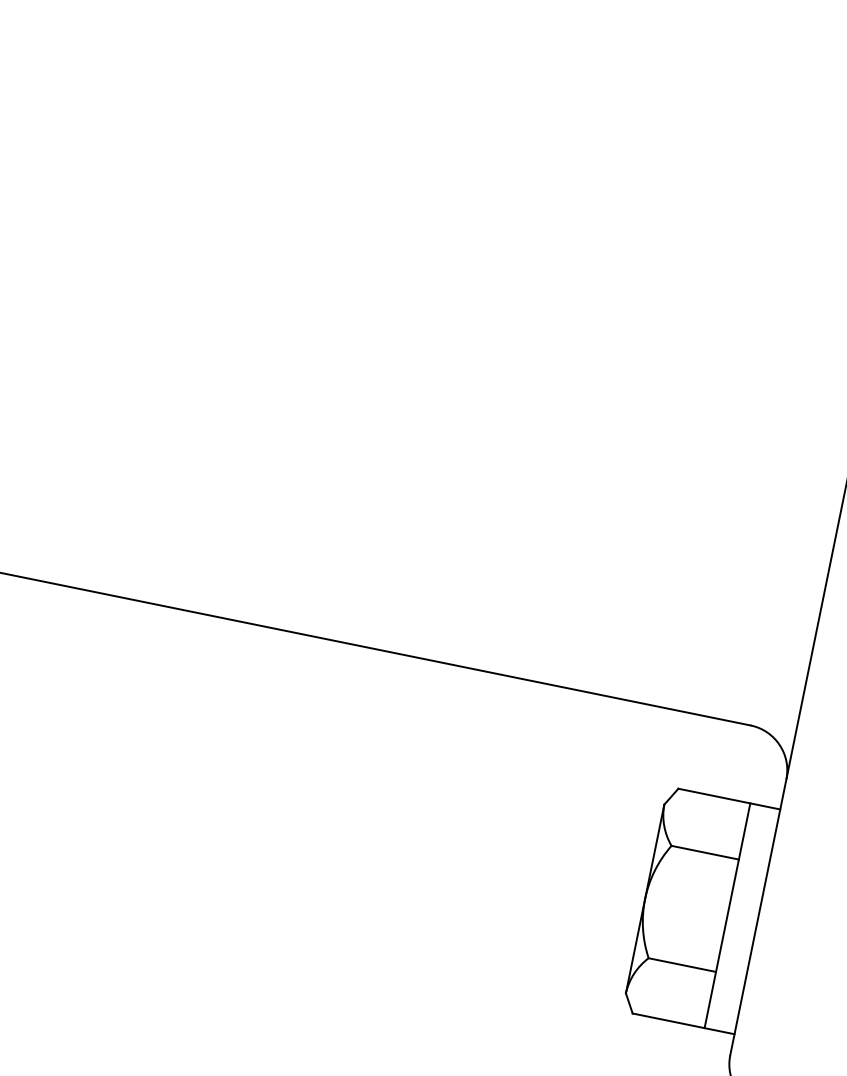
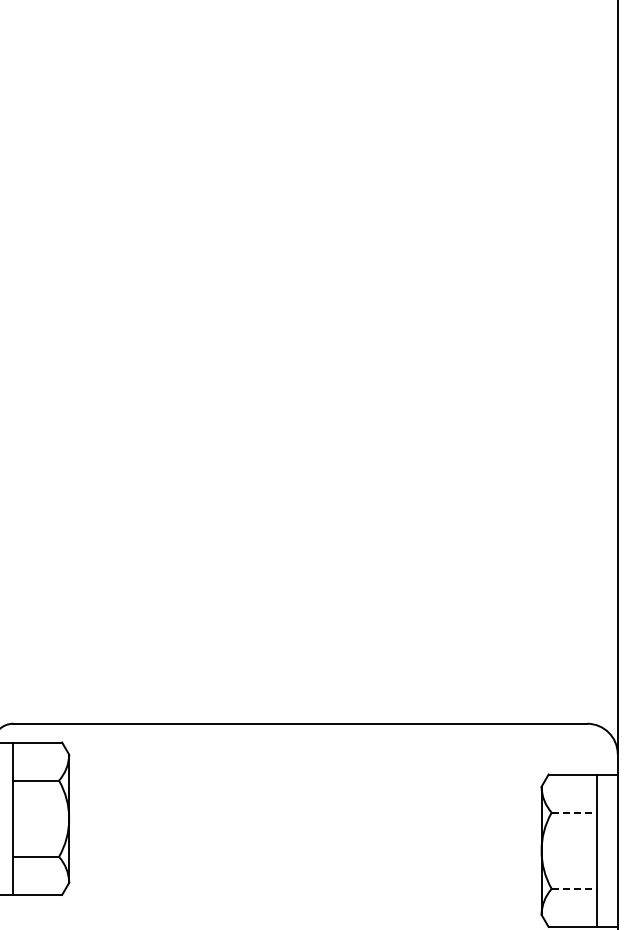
line: (705, 852) -> (574, 812), solid -> dashed
line: (682, 964) -> (574, 888), solid -> dashed

